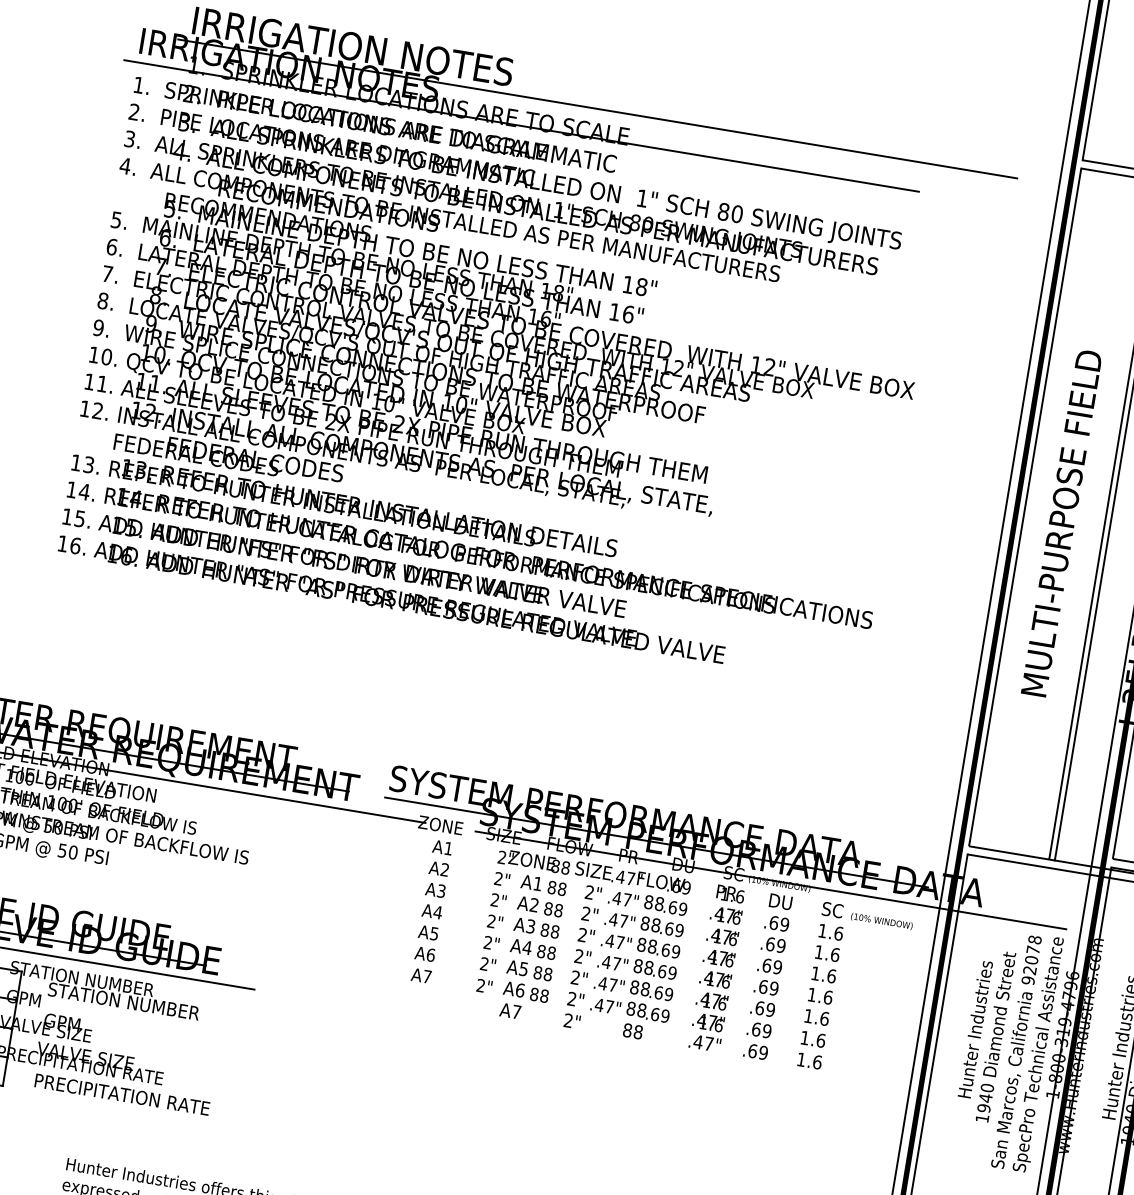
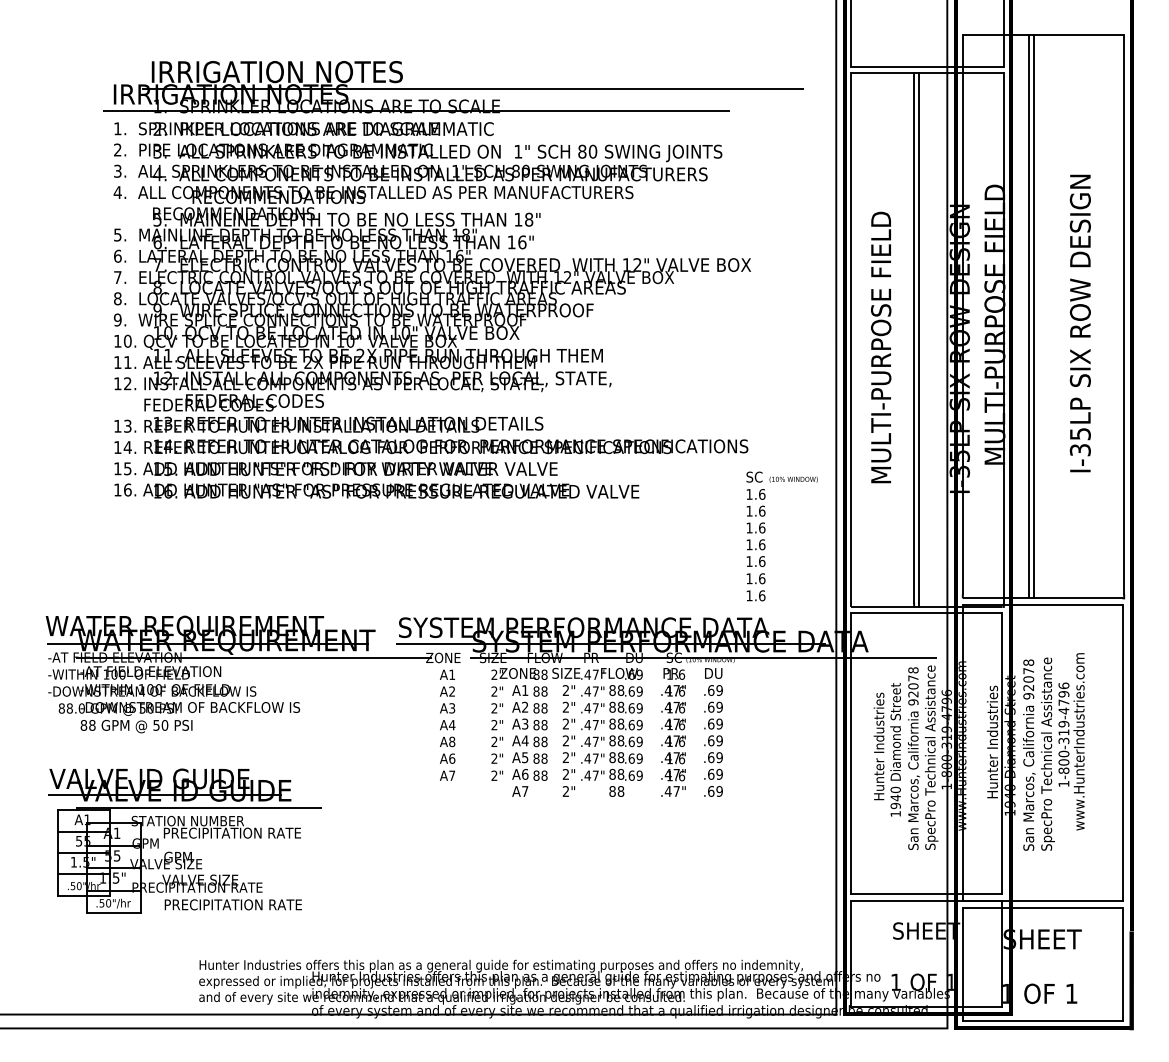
text: (434, 933) -> (452, 741), A5 -> A8
text: (854, 991) -> (781, 536), moved
text: (135, 1002) -> (231, 832), STATION NUMBER -> PRECIPITATION RATE

